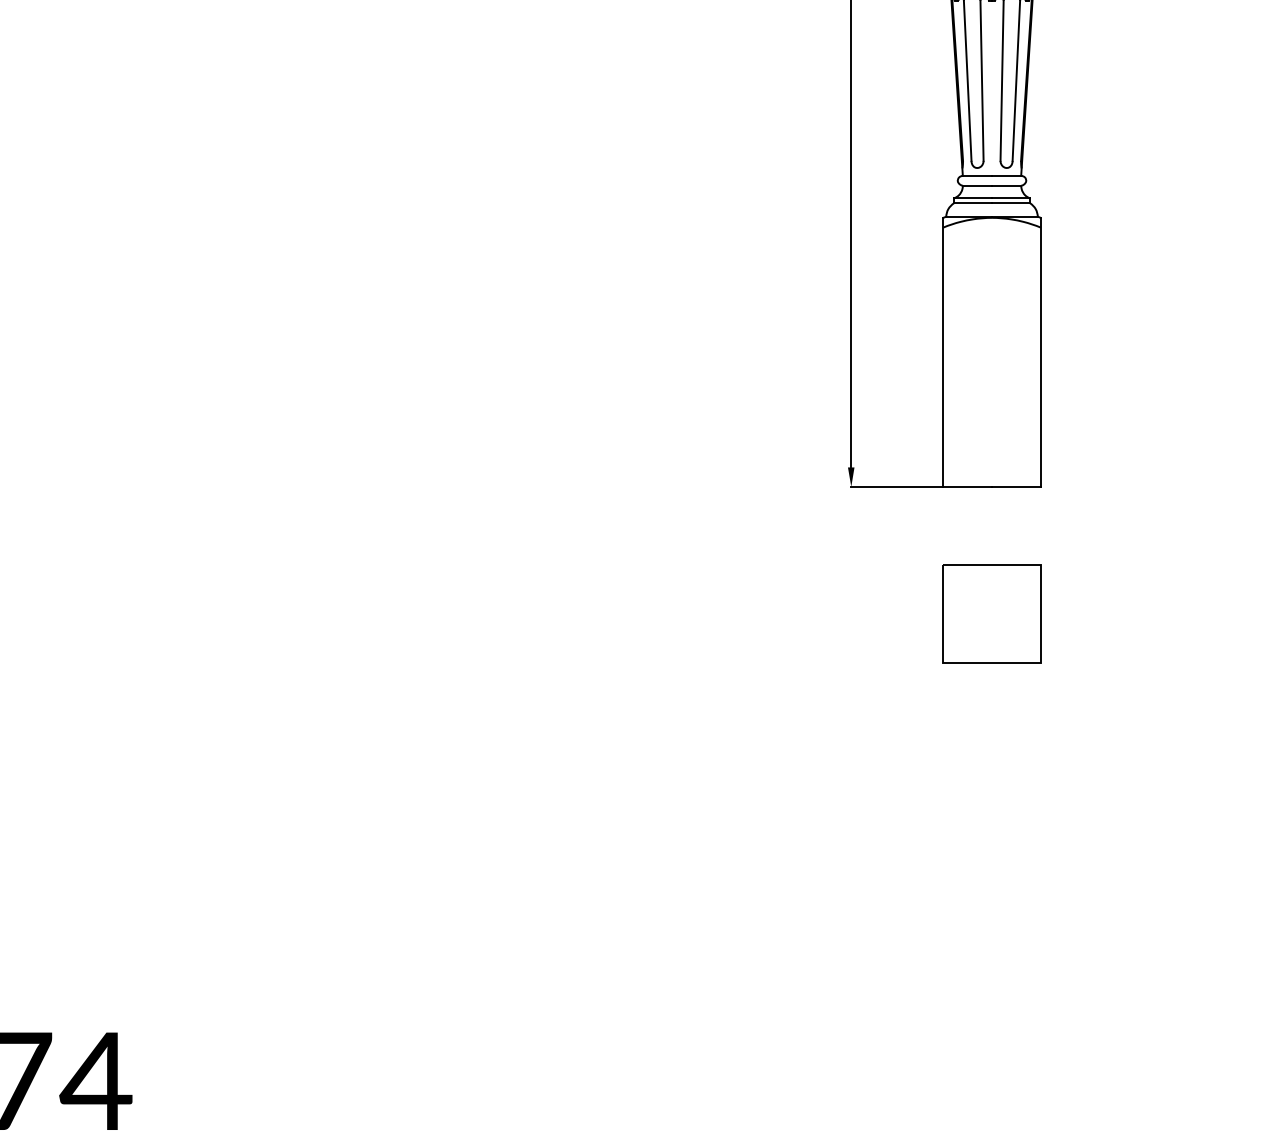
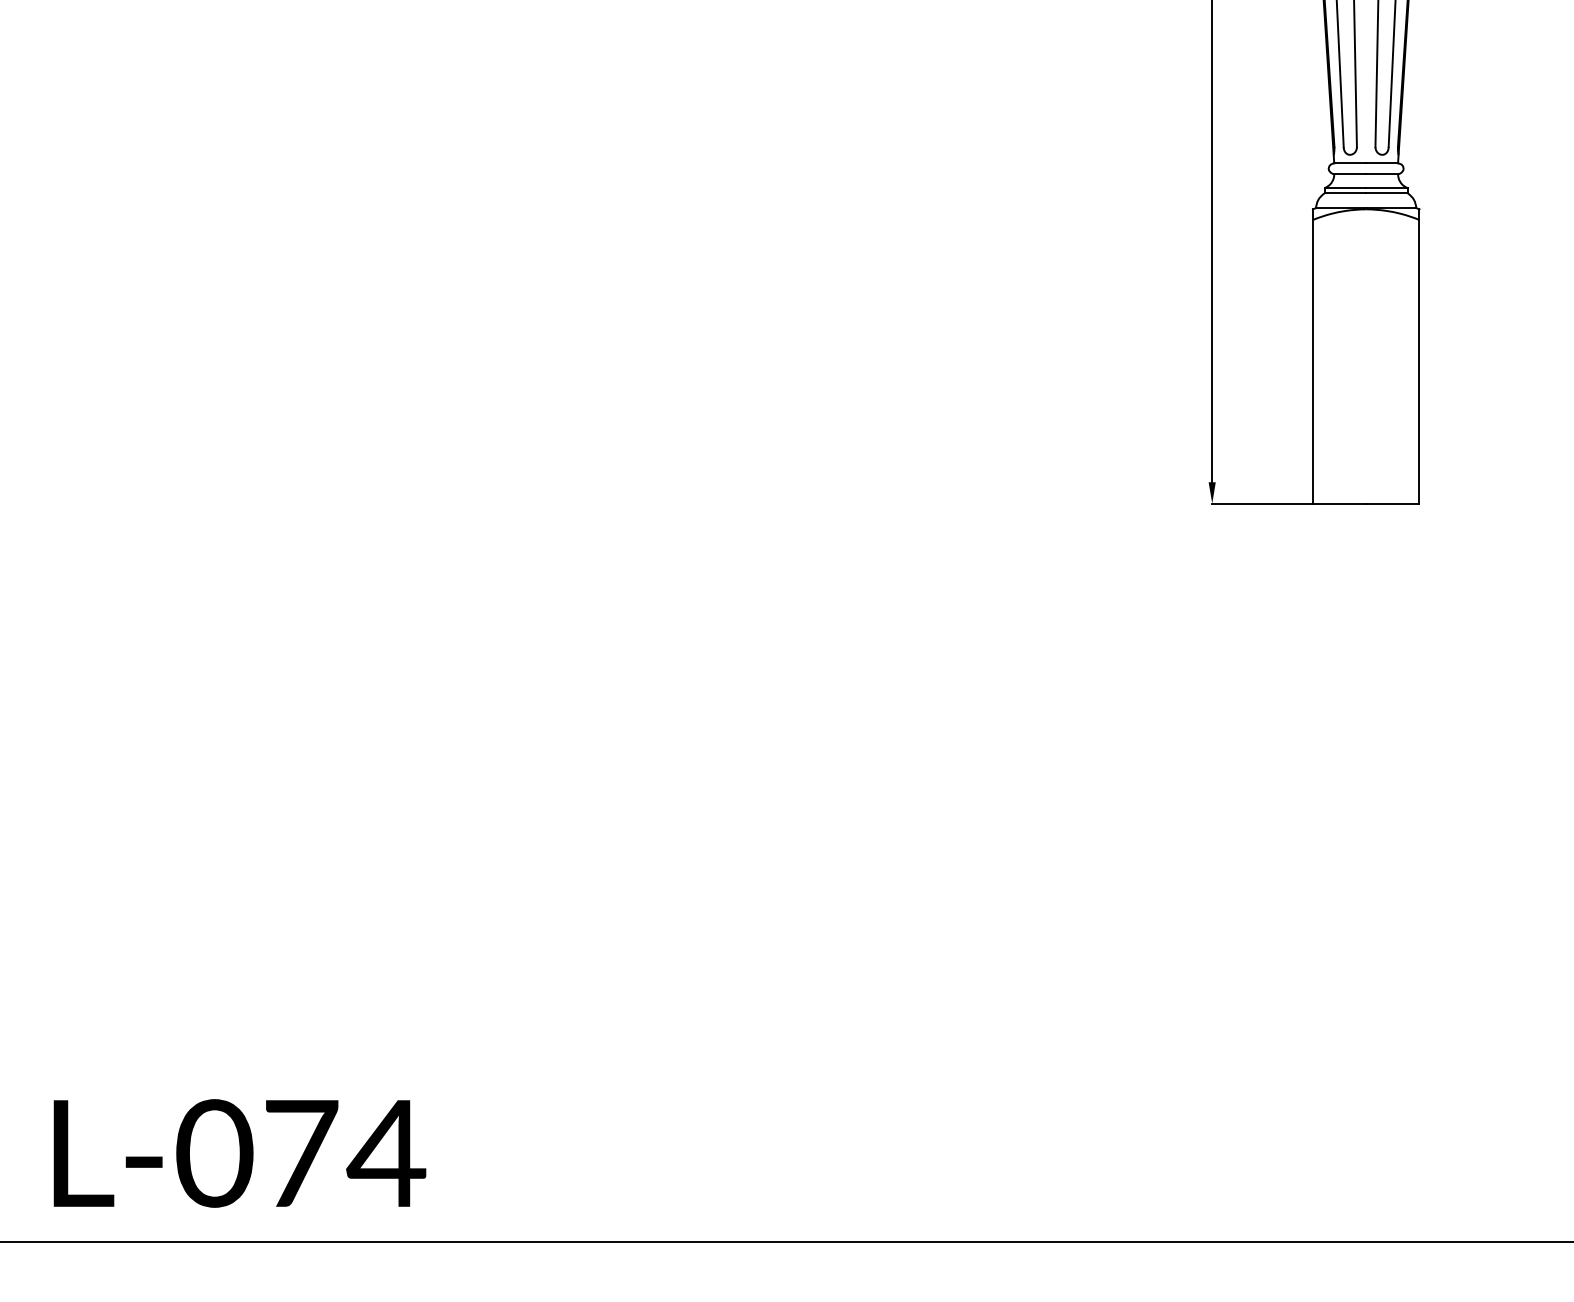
part: (991, 613) -> (1365, 642), removed

